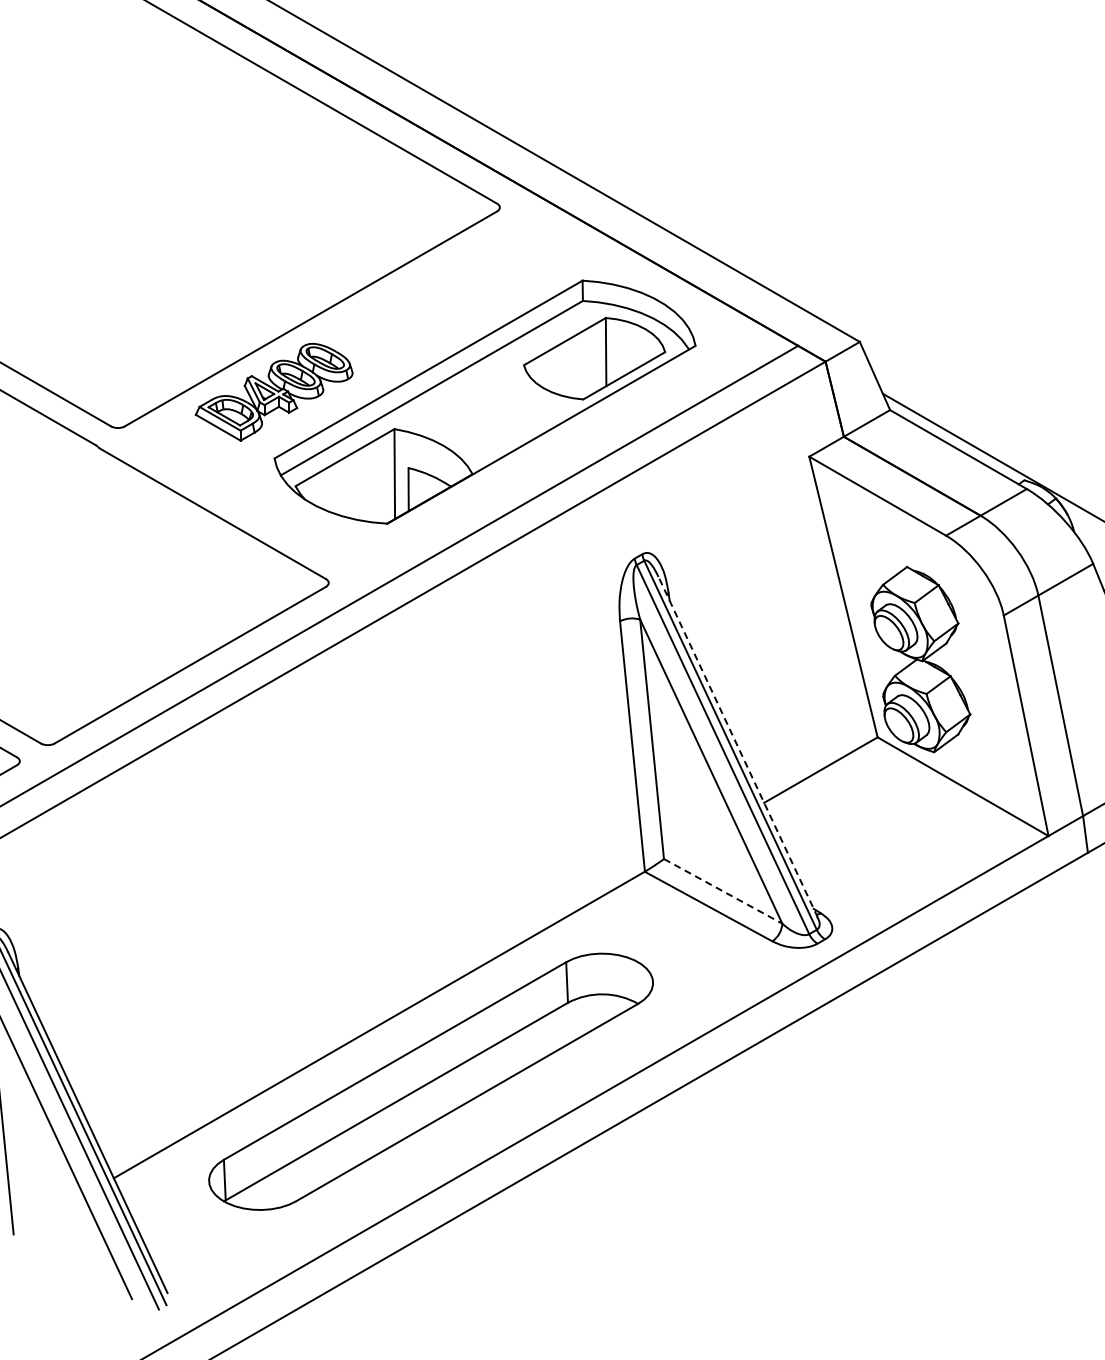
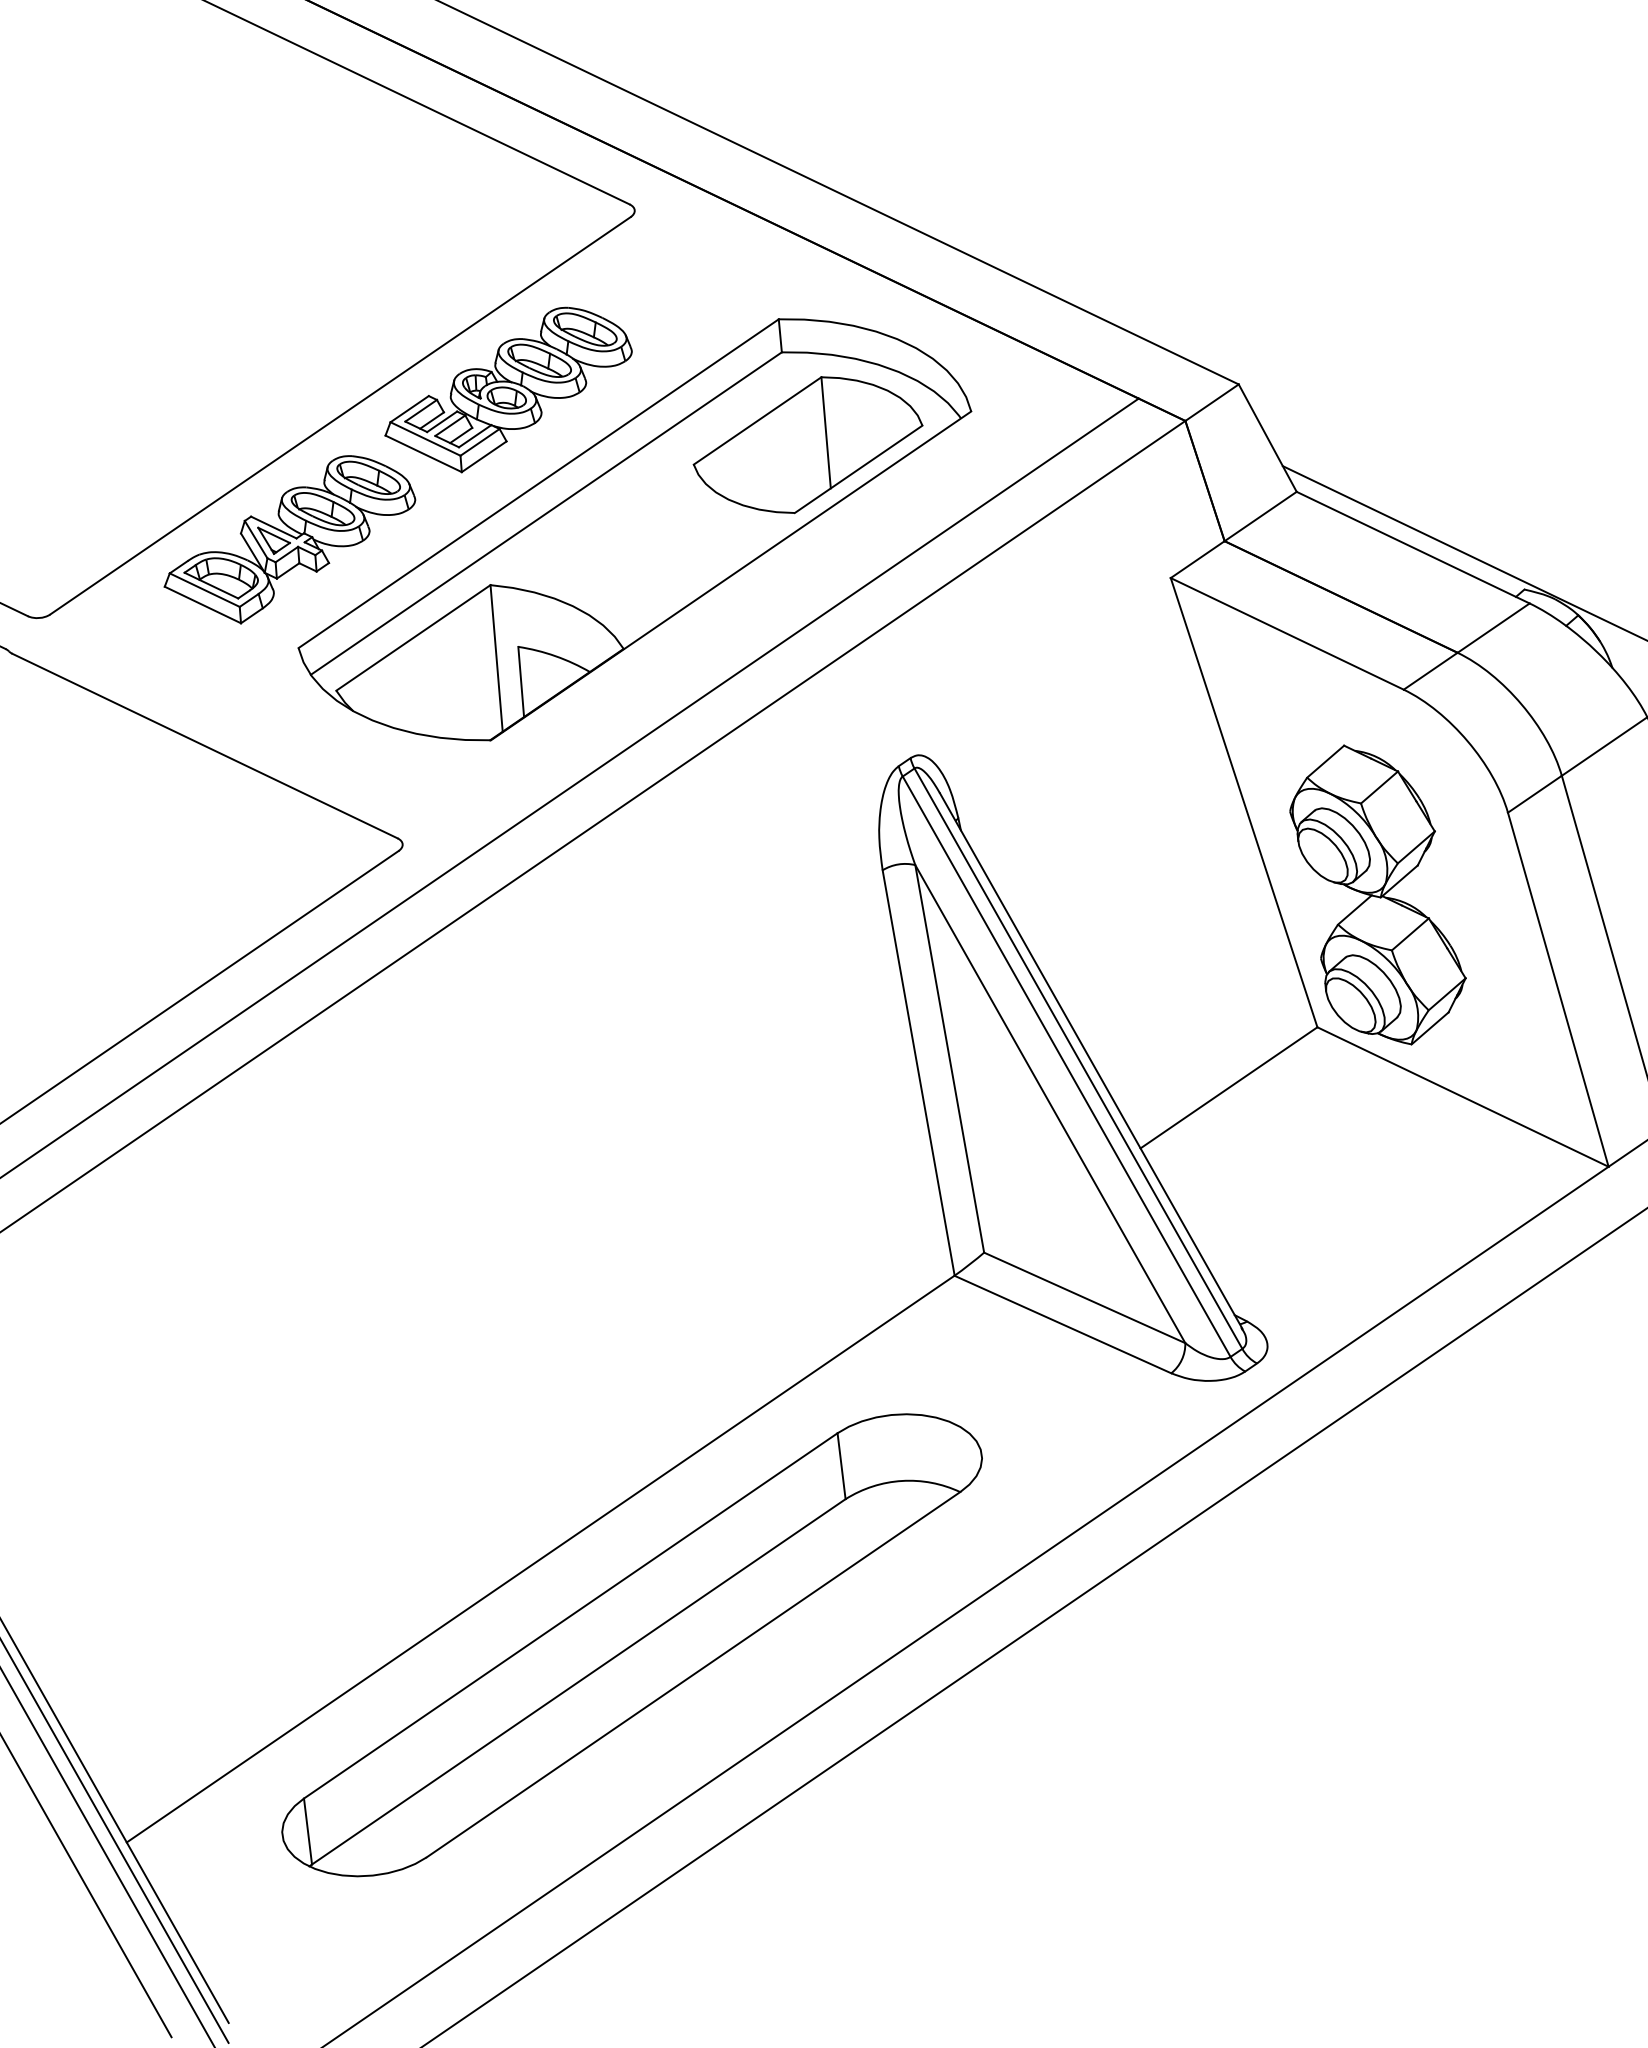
part: (414, 310) -> (508, 389), added
line: (738, 747) -> (1091, 1061), dashed -> solid
line: (723, 891) -> (1085, 1298), dashed -> solid

